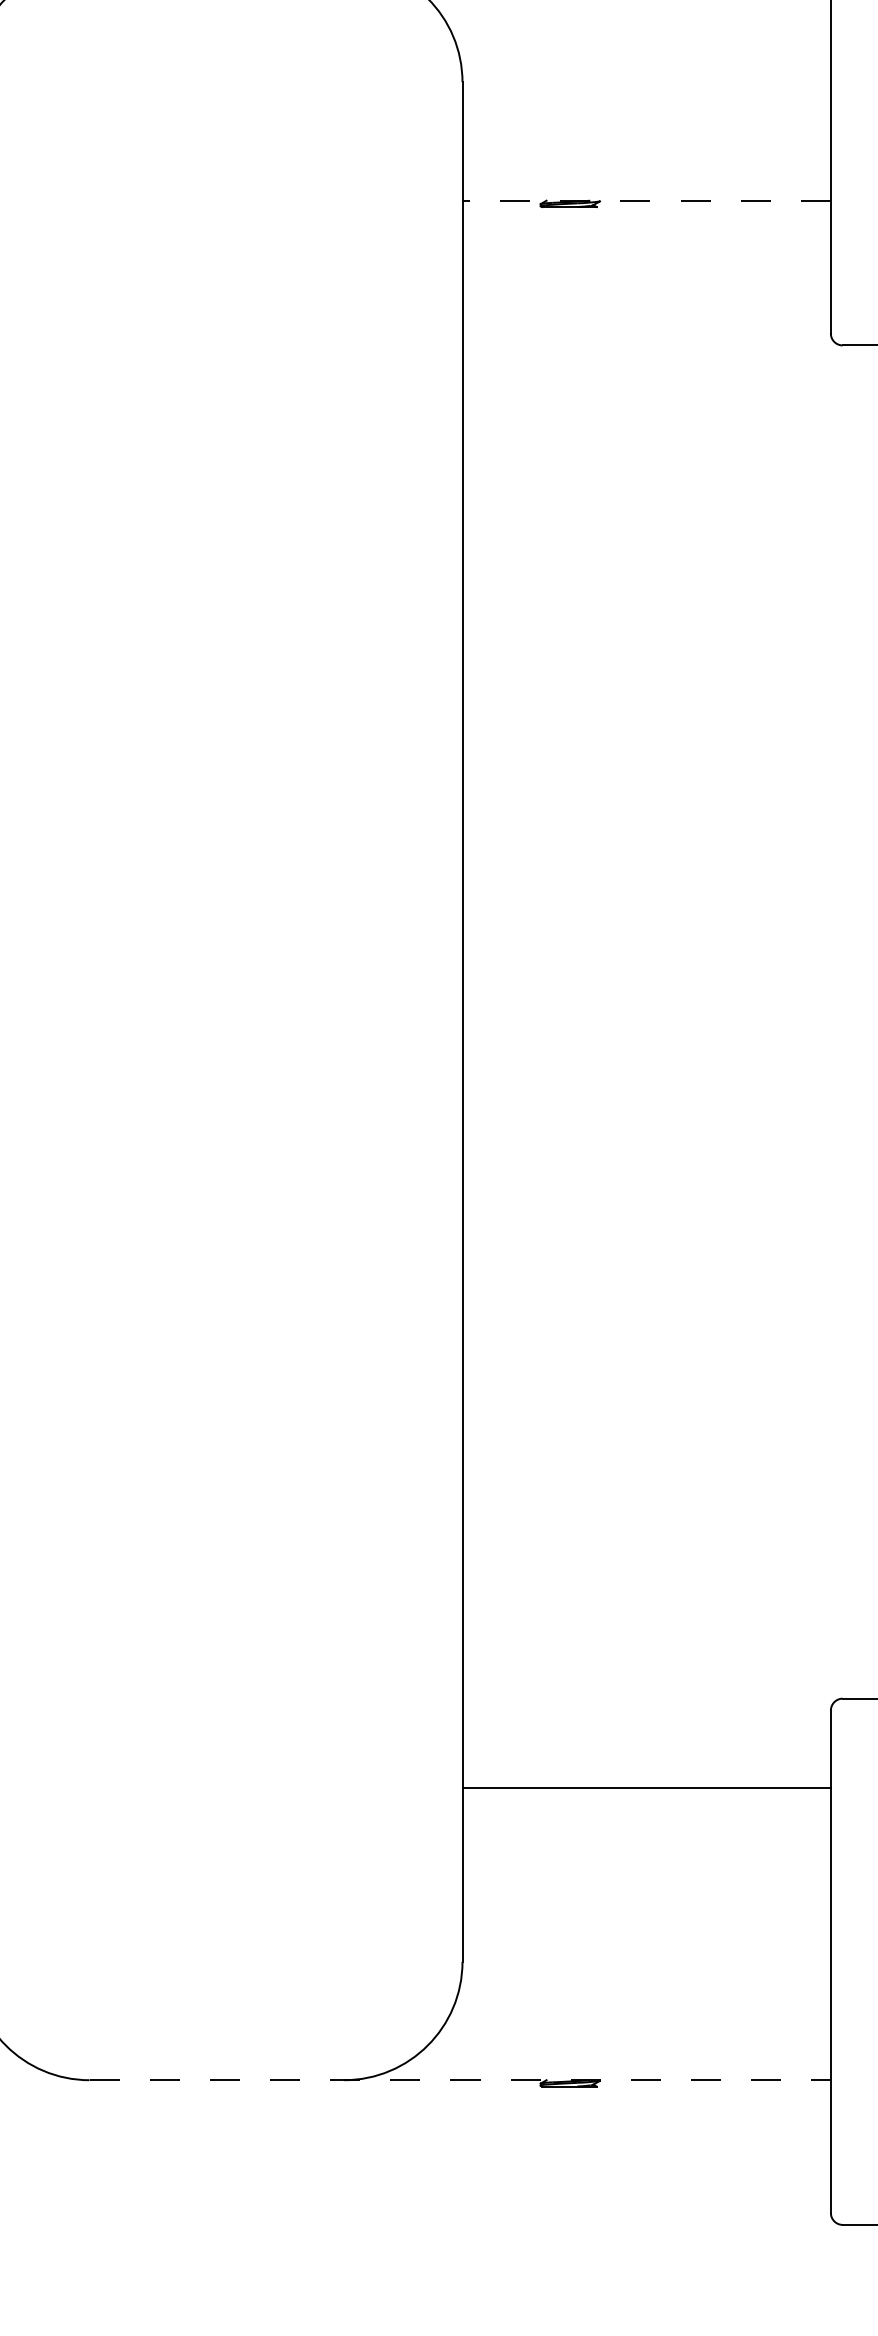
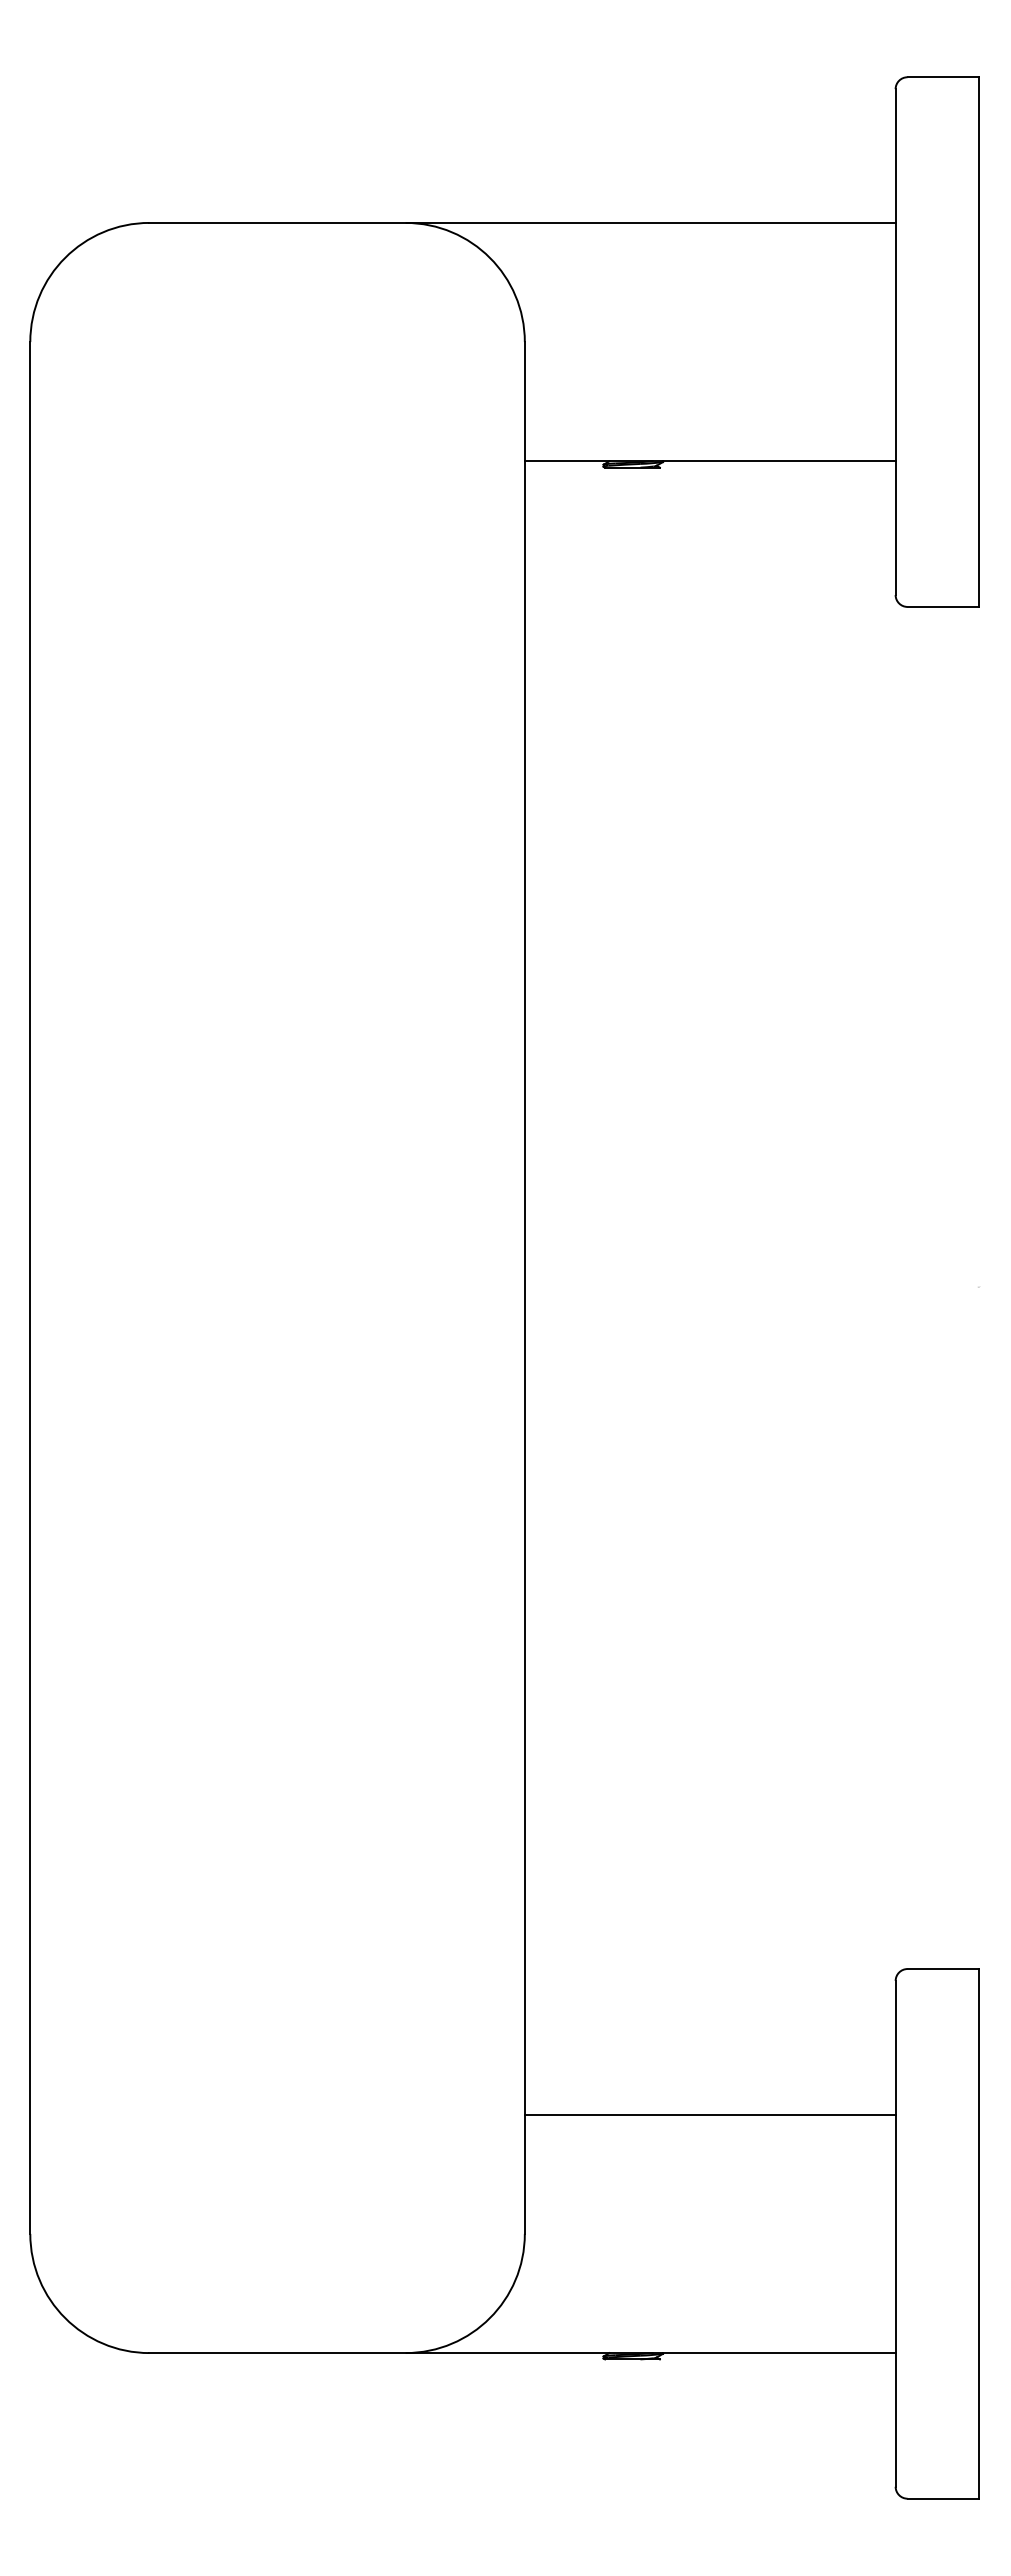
line: (645, 200) -> (709, 461), dashed -> solid
line: (645, 1787) -> (709, 2114), moved
line: (461, 2080) -> (523, 2353), dashed -> solid

